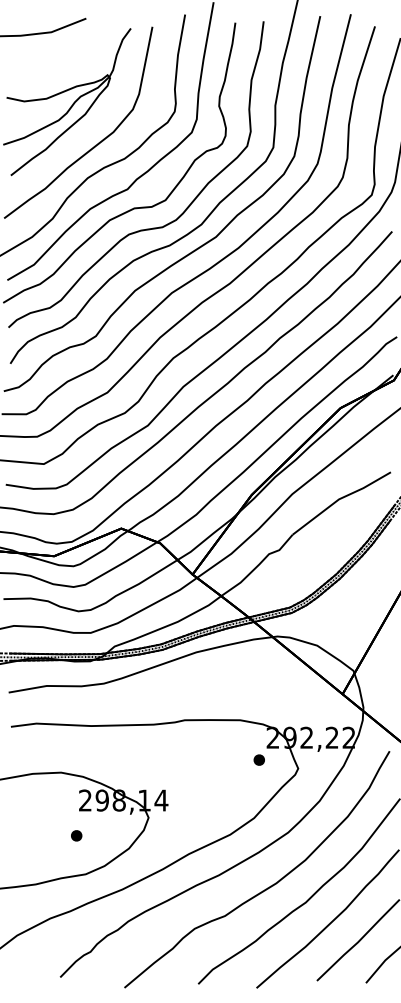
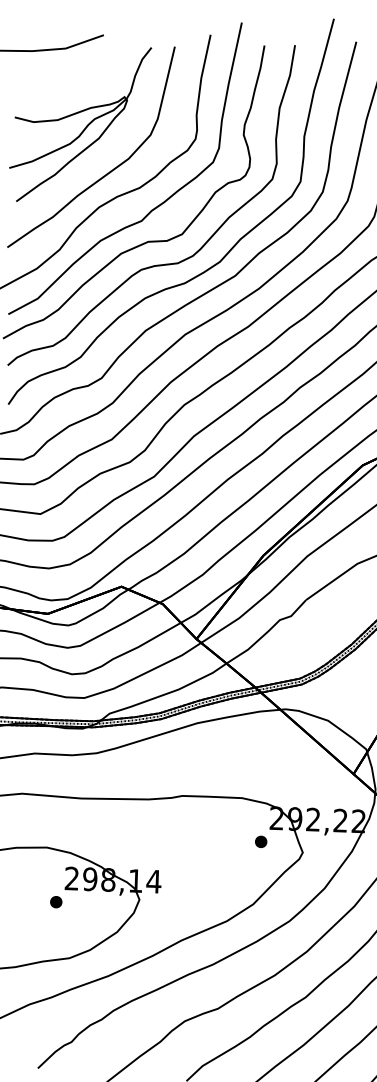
part: (76, 835) -> (56, 901), moved

